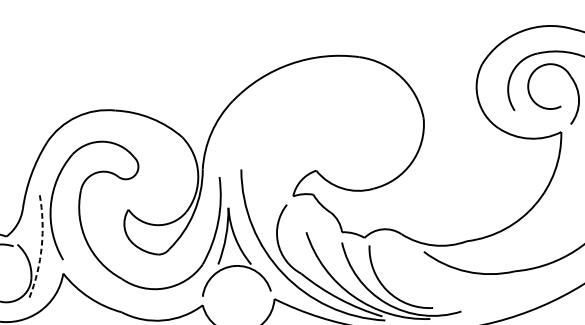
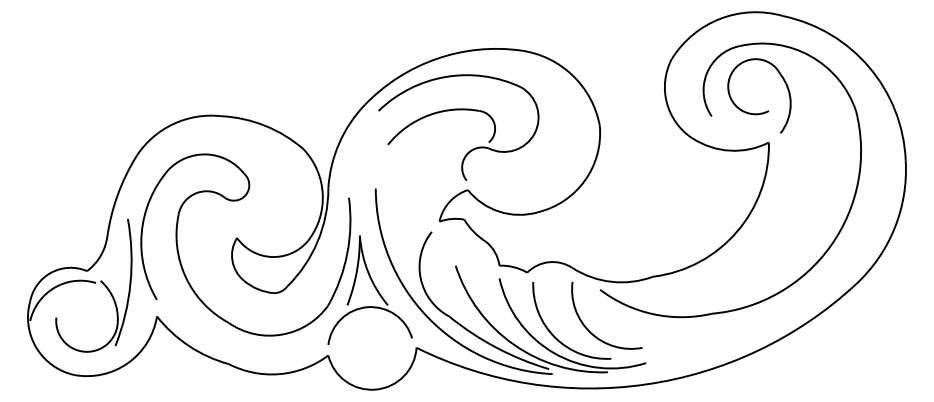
part: (308, 105) -> (458, 110), added
arc: (41, 246) -> (130, 283), dashed -> solid
arc: (413, 282) -> (587, 327), added

